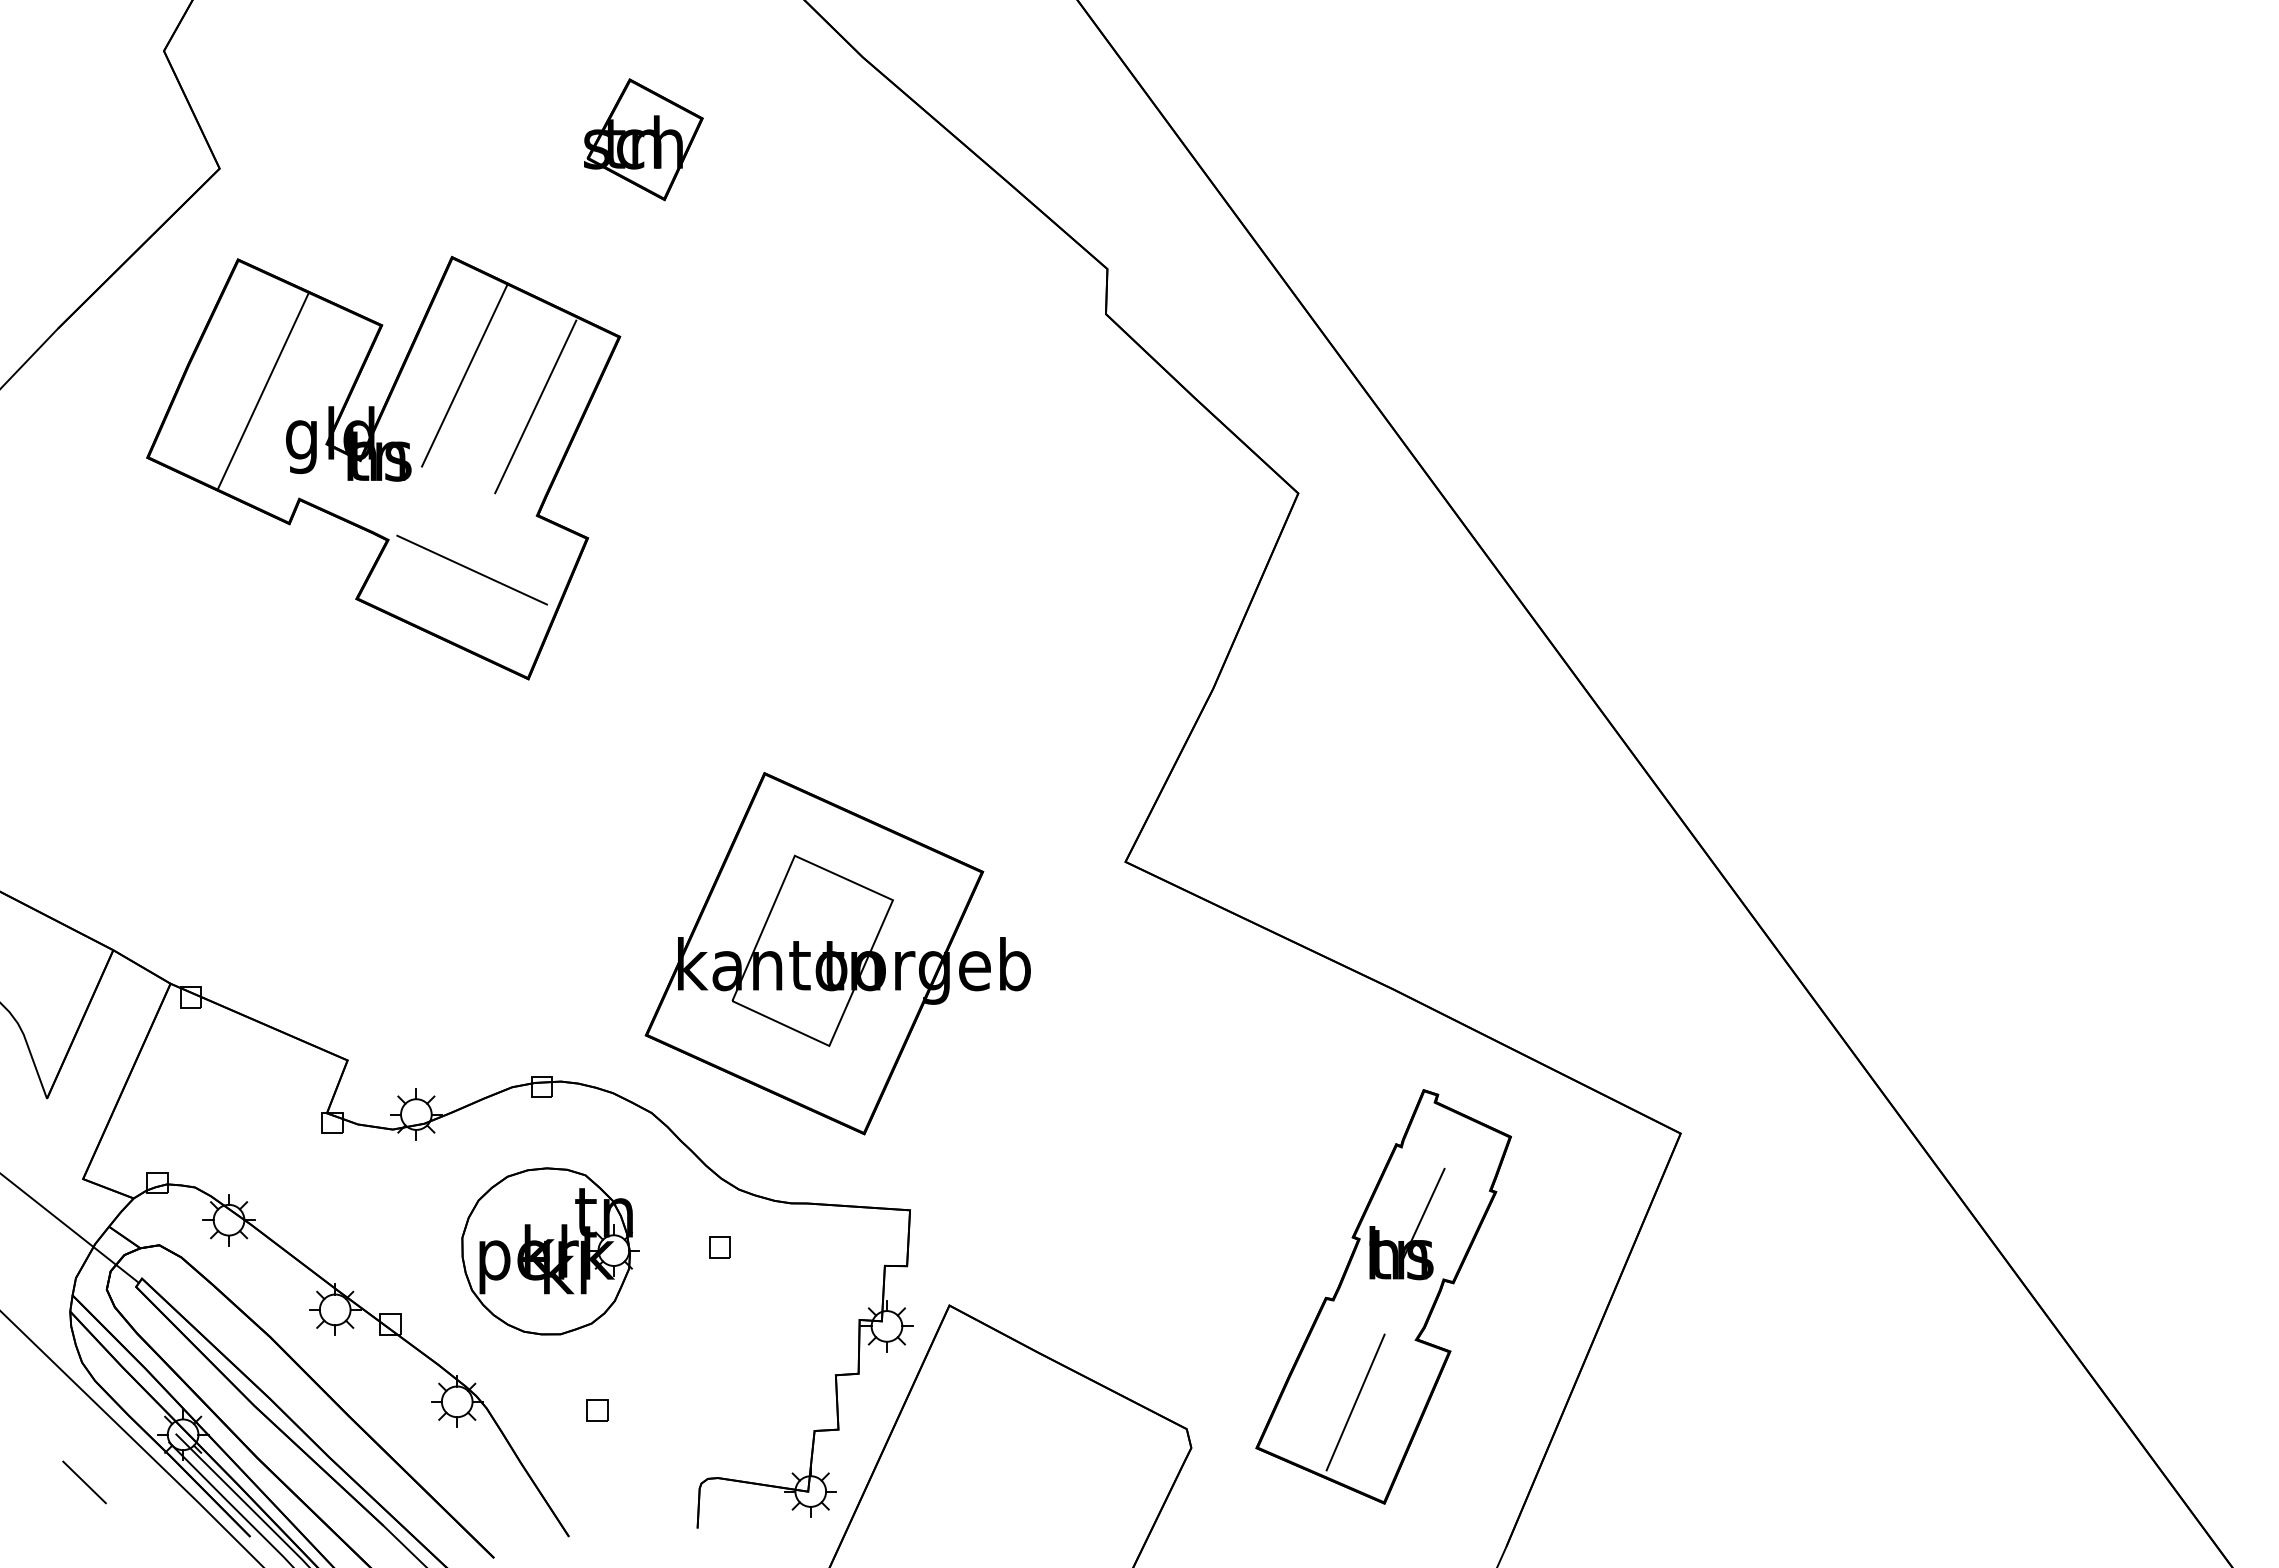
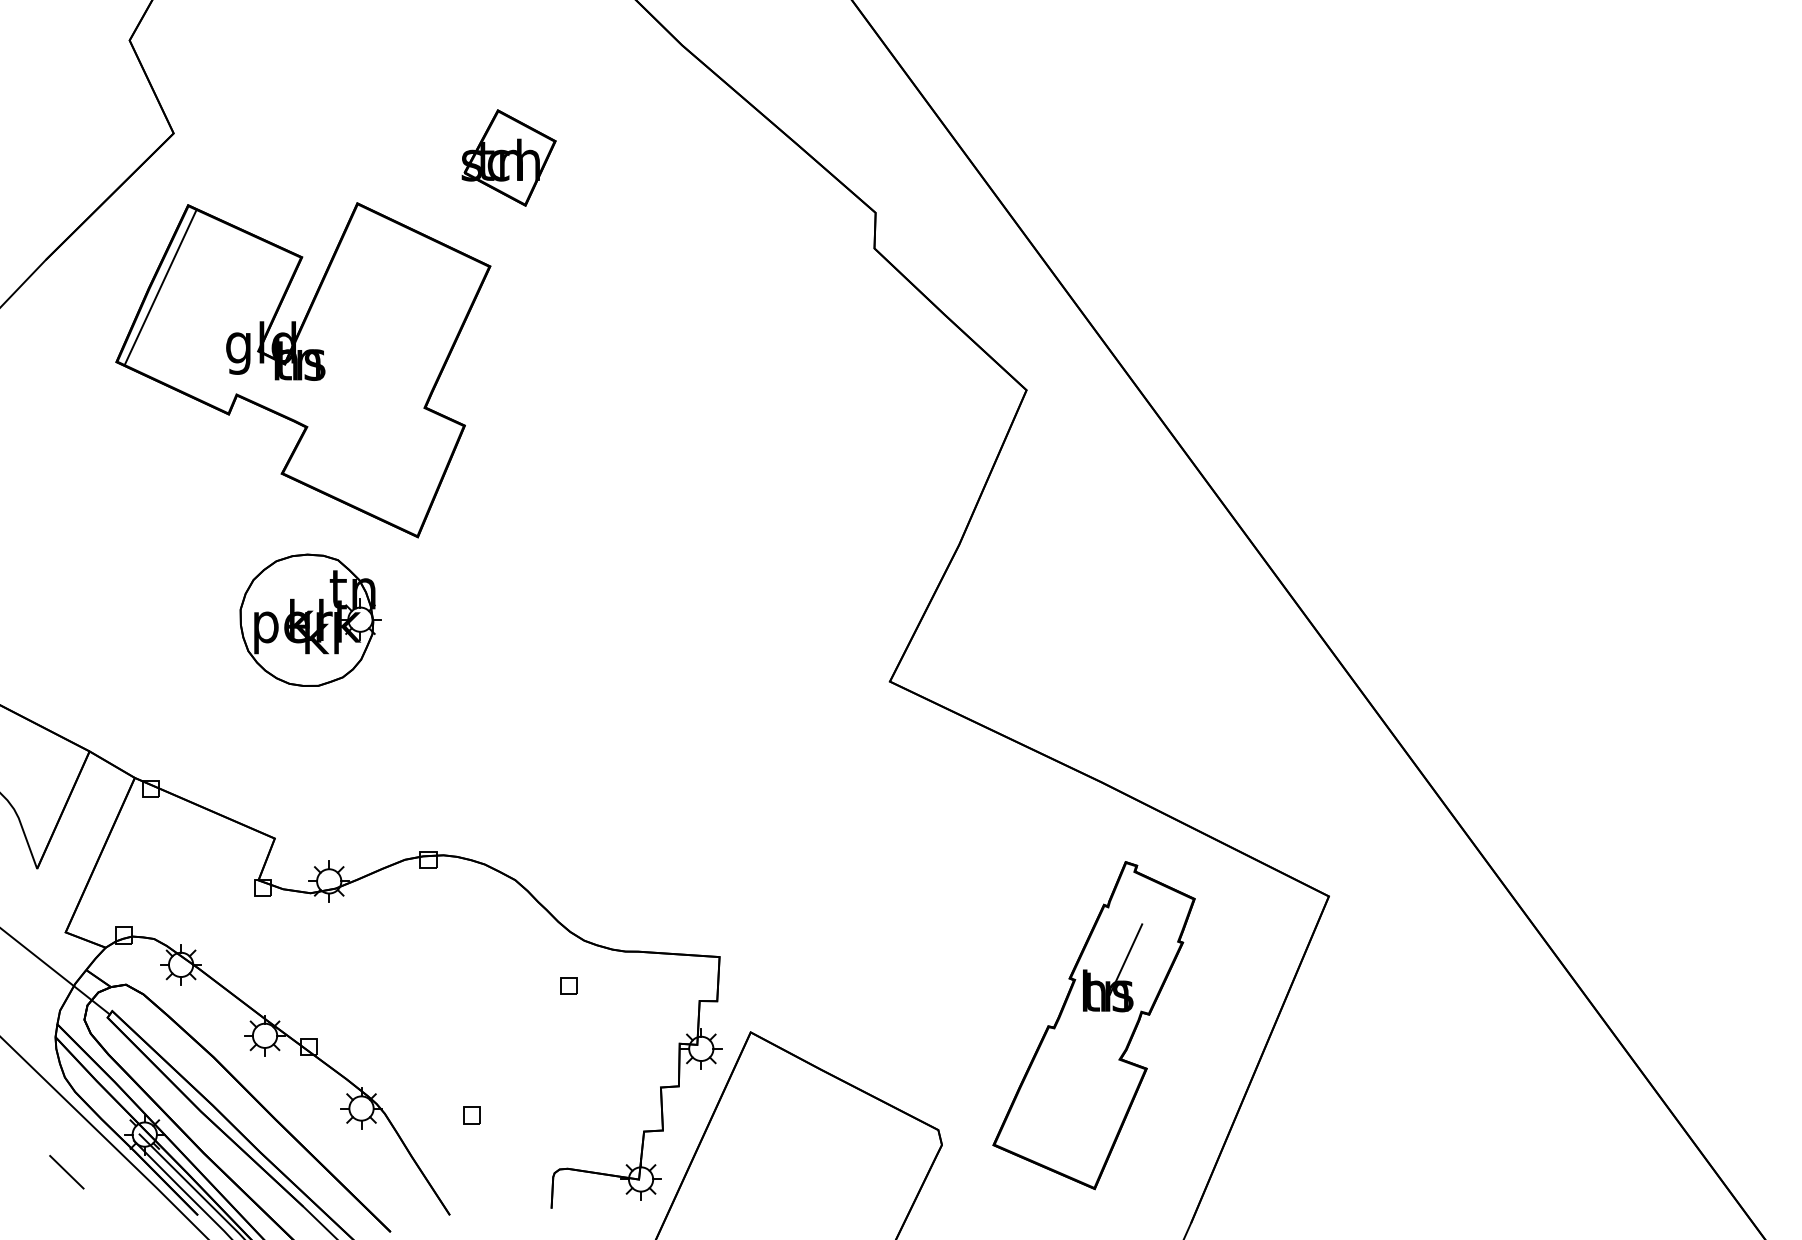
part: (643, 139) -> (508, 157), moved
line: (464, 374) -> (367, 296), removed
line: (263, 391) -> (160, 287), moved
line: (535, 406) -> (423, 321), removed
line: (472, 569) -> (373, 450), removed
part: (837, 953) -> (662, 754), removed
part: (550, 1251) -> (310, 620), moved
line: (1355, 1402) -> (1071, 1109), removed

